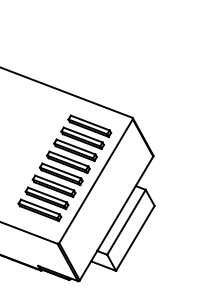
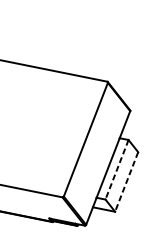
part: (64, 168) -> (57, 133), removed
line: (126, 222) -> (117, 169), solid -> dashed
line: (135, 238) -> (126, 182), solid -> dashed

